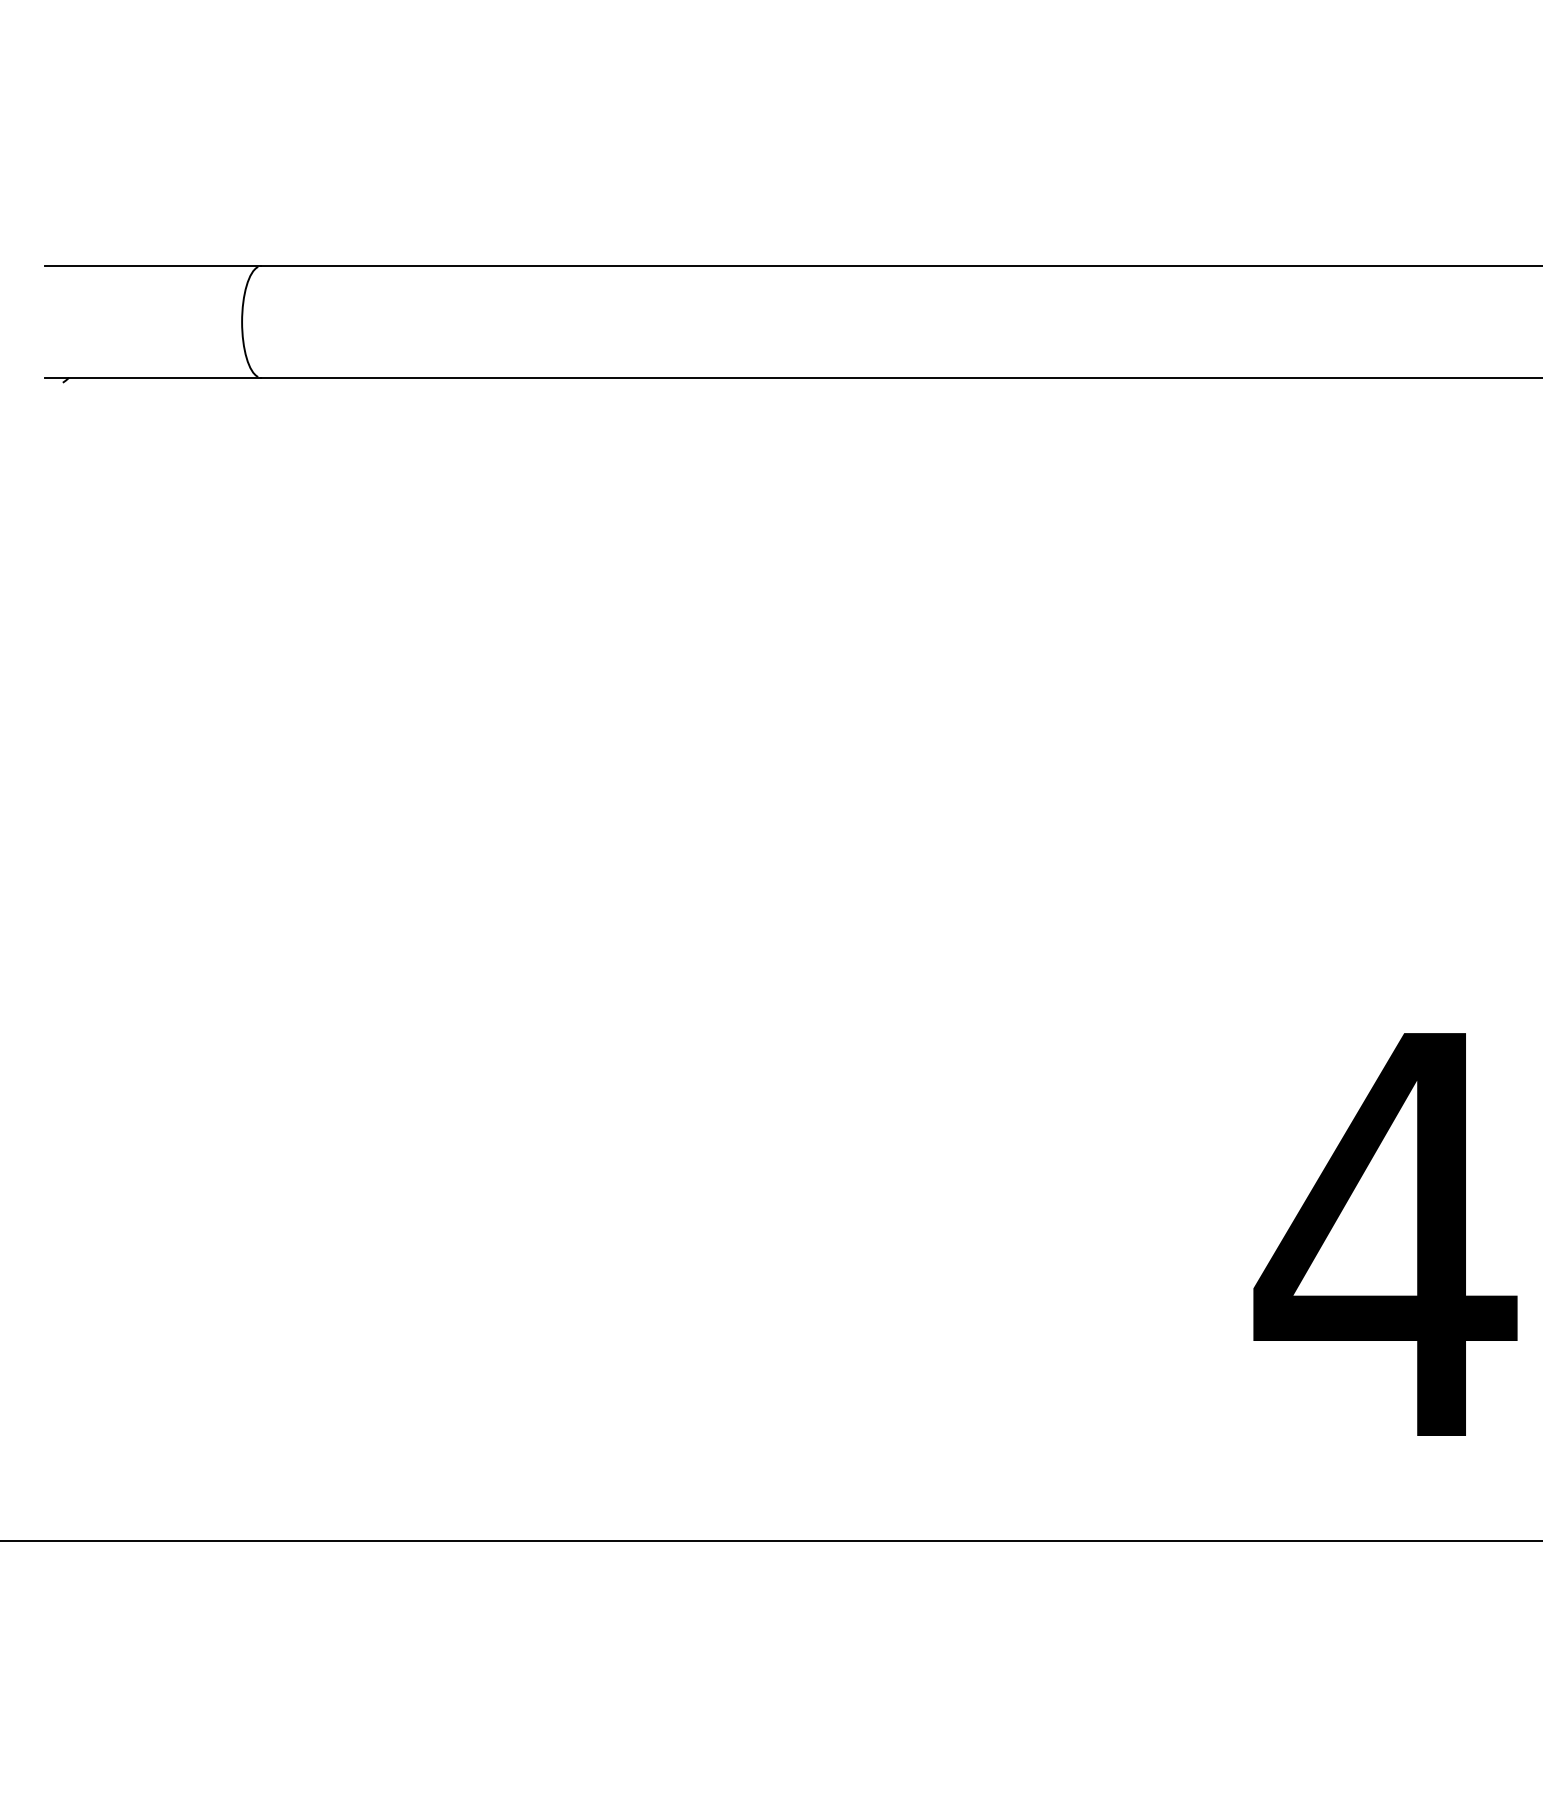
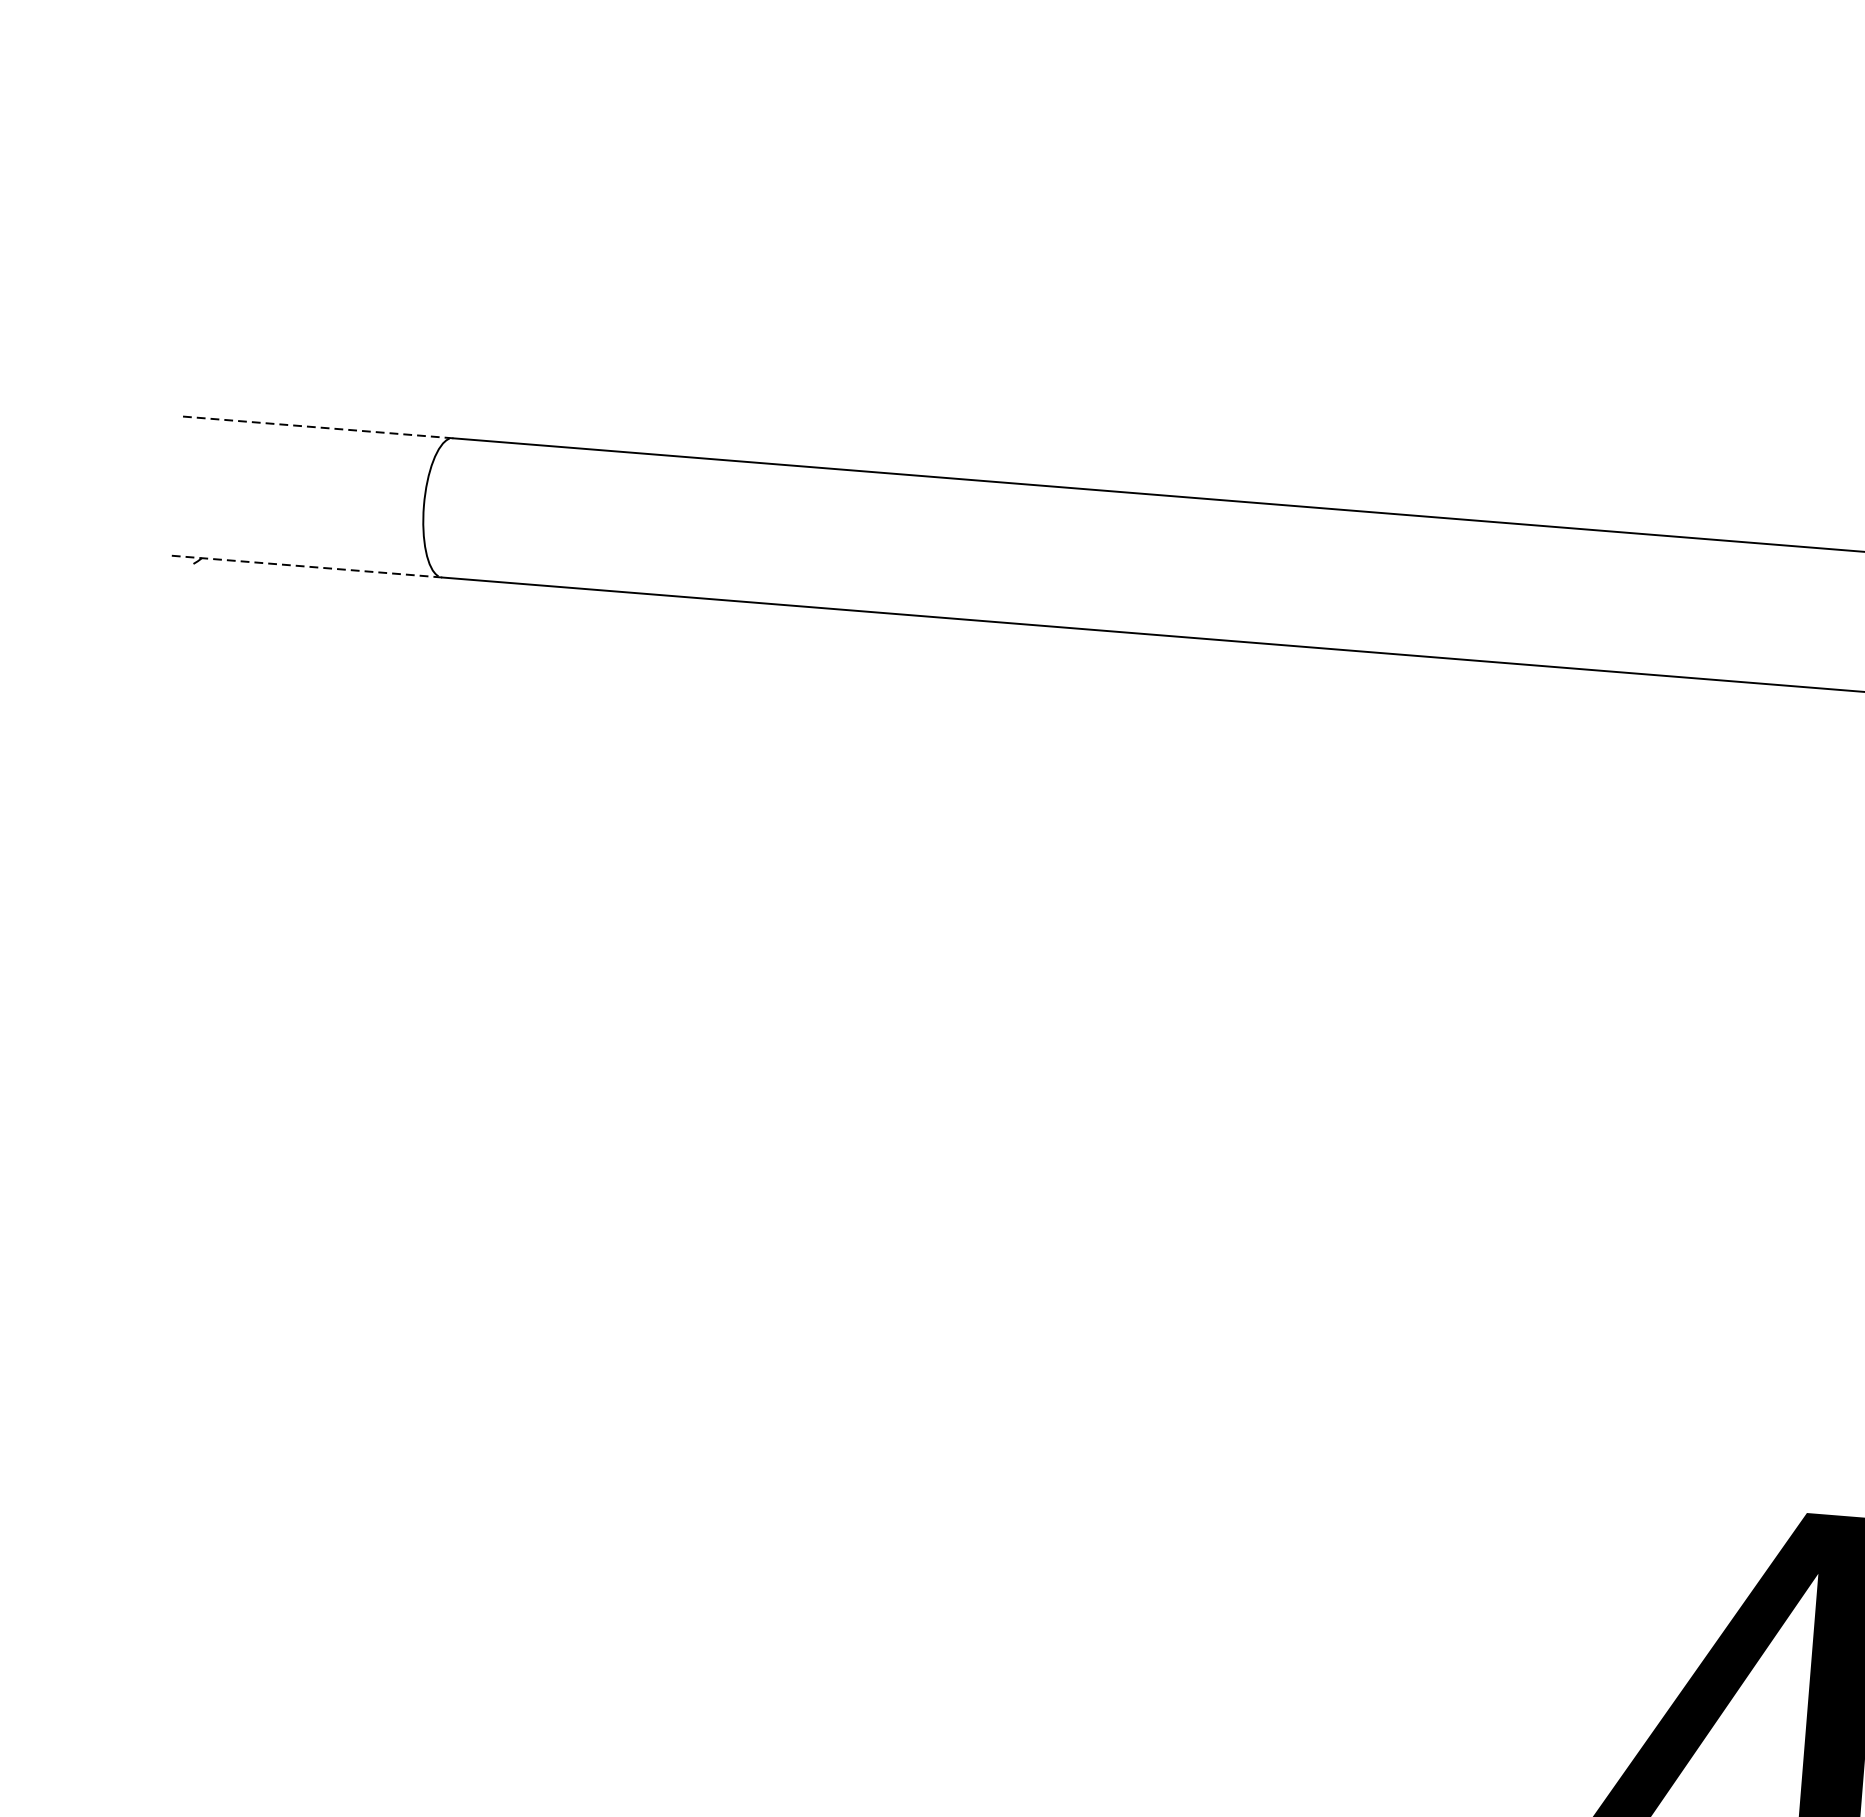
line: (152, 266) -> (317, 427), solid -> dashed
line: (152, 377) -> (306, 566), solid -> dashed

